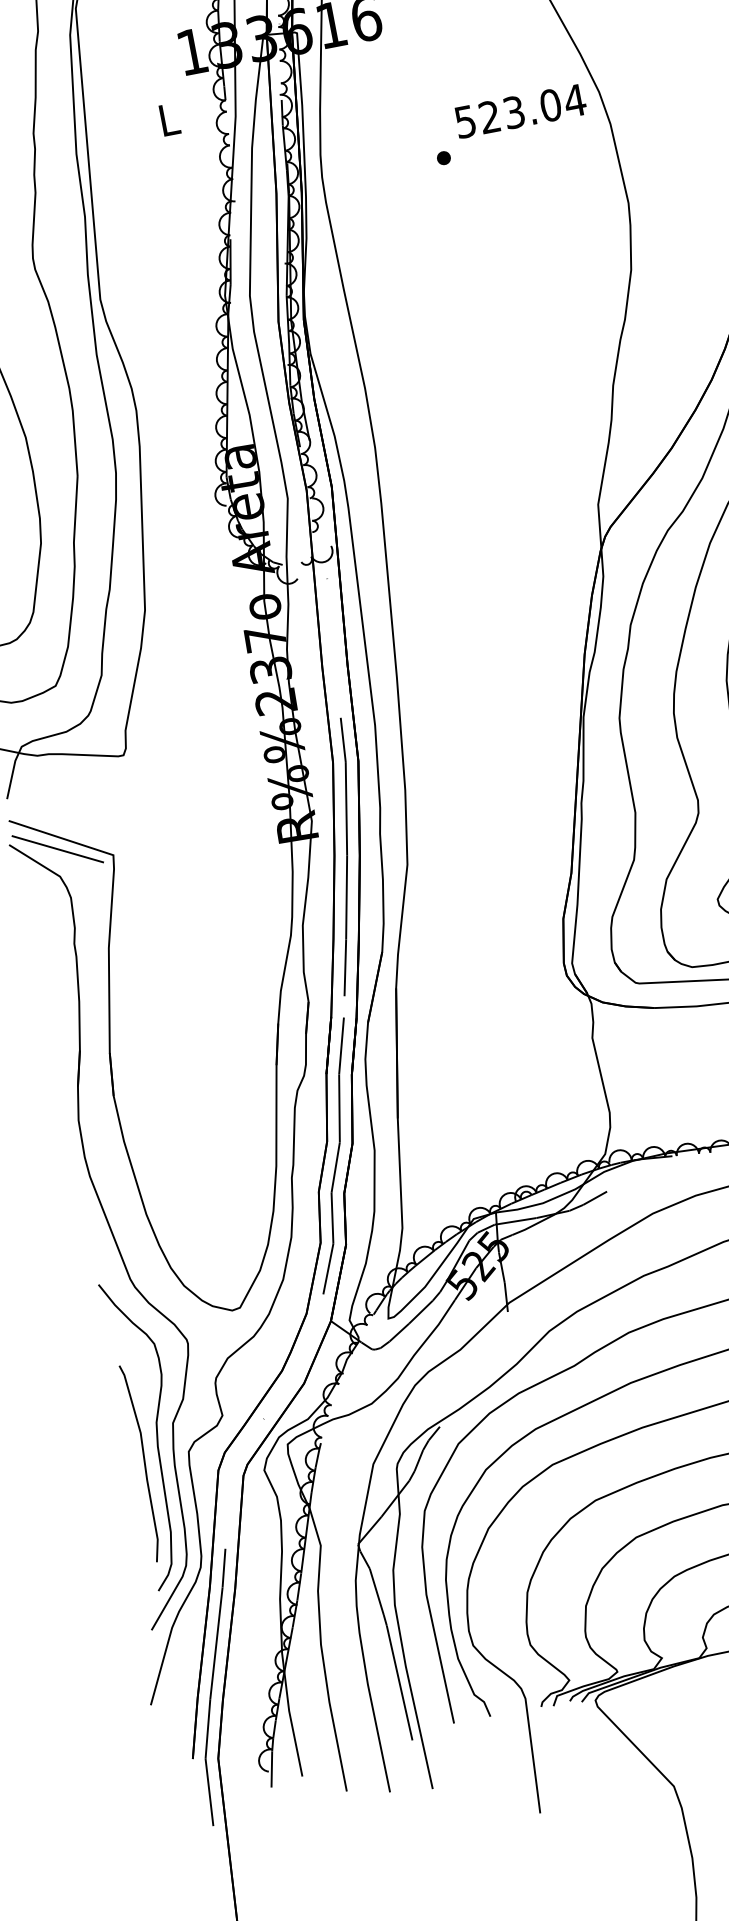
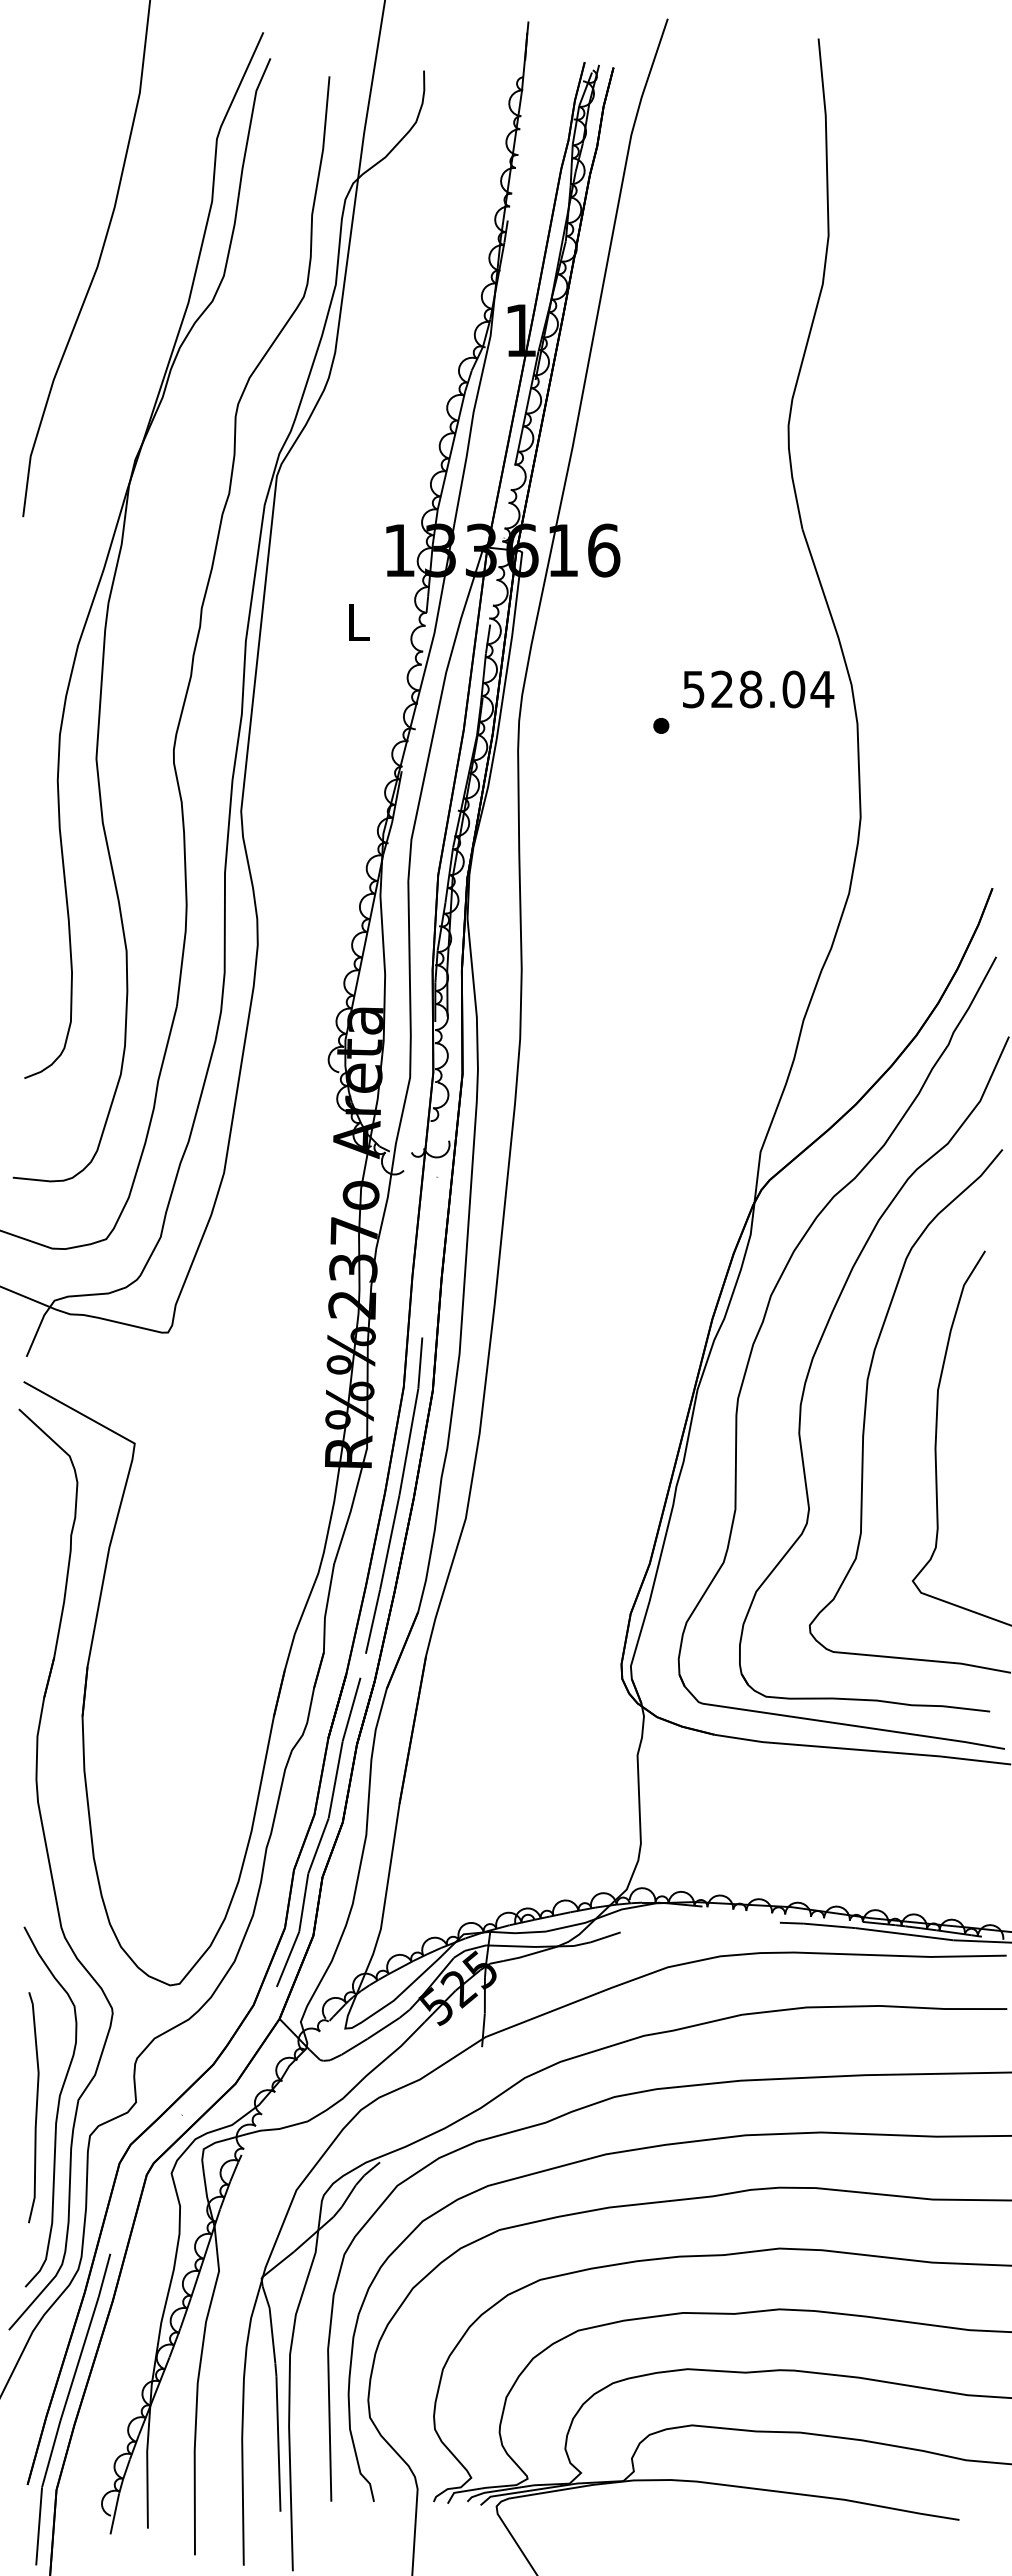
text: (513, 112) -> (750, 689), 523.04 -> 528.04
line: (57, 849) -> (72, 1424), removed
curve: (143, 1462) -> (35, 2107), moved

